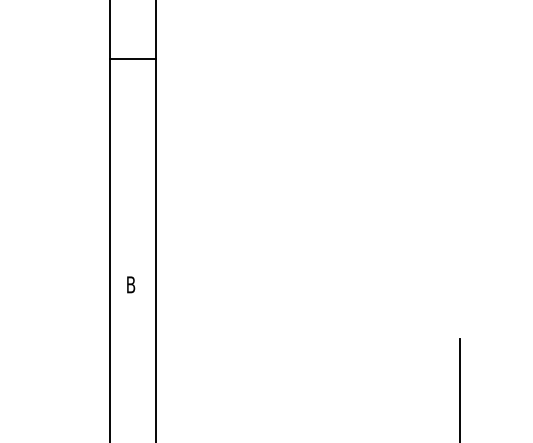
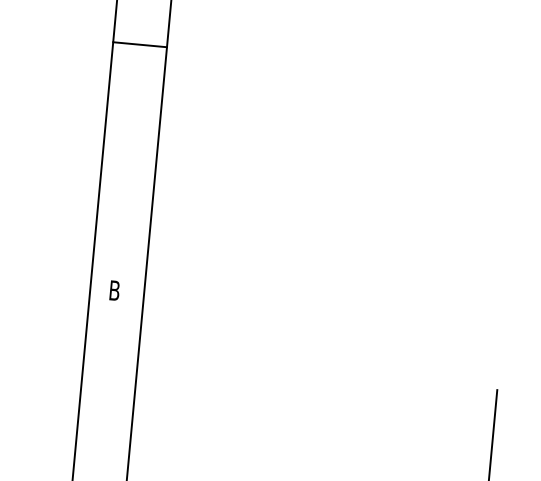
line: (132, 59) -> (139, 44), moved

